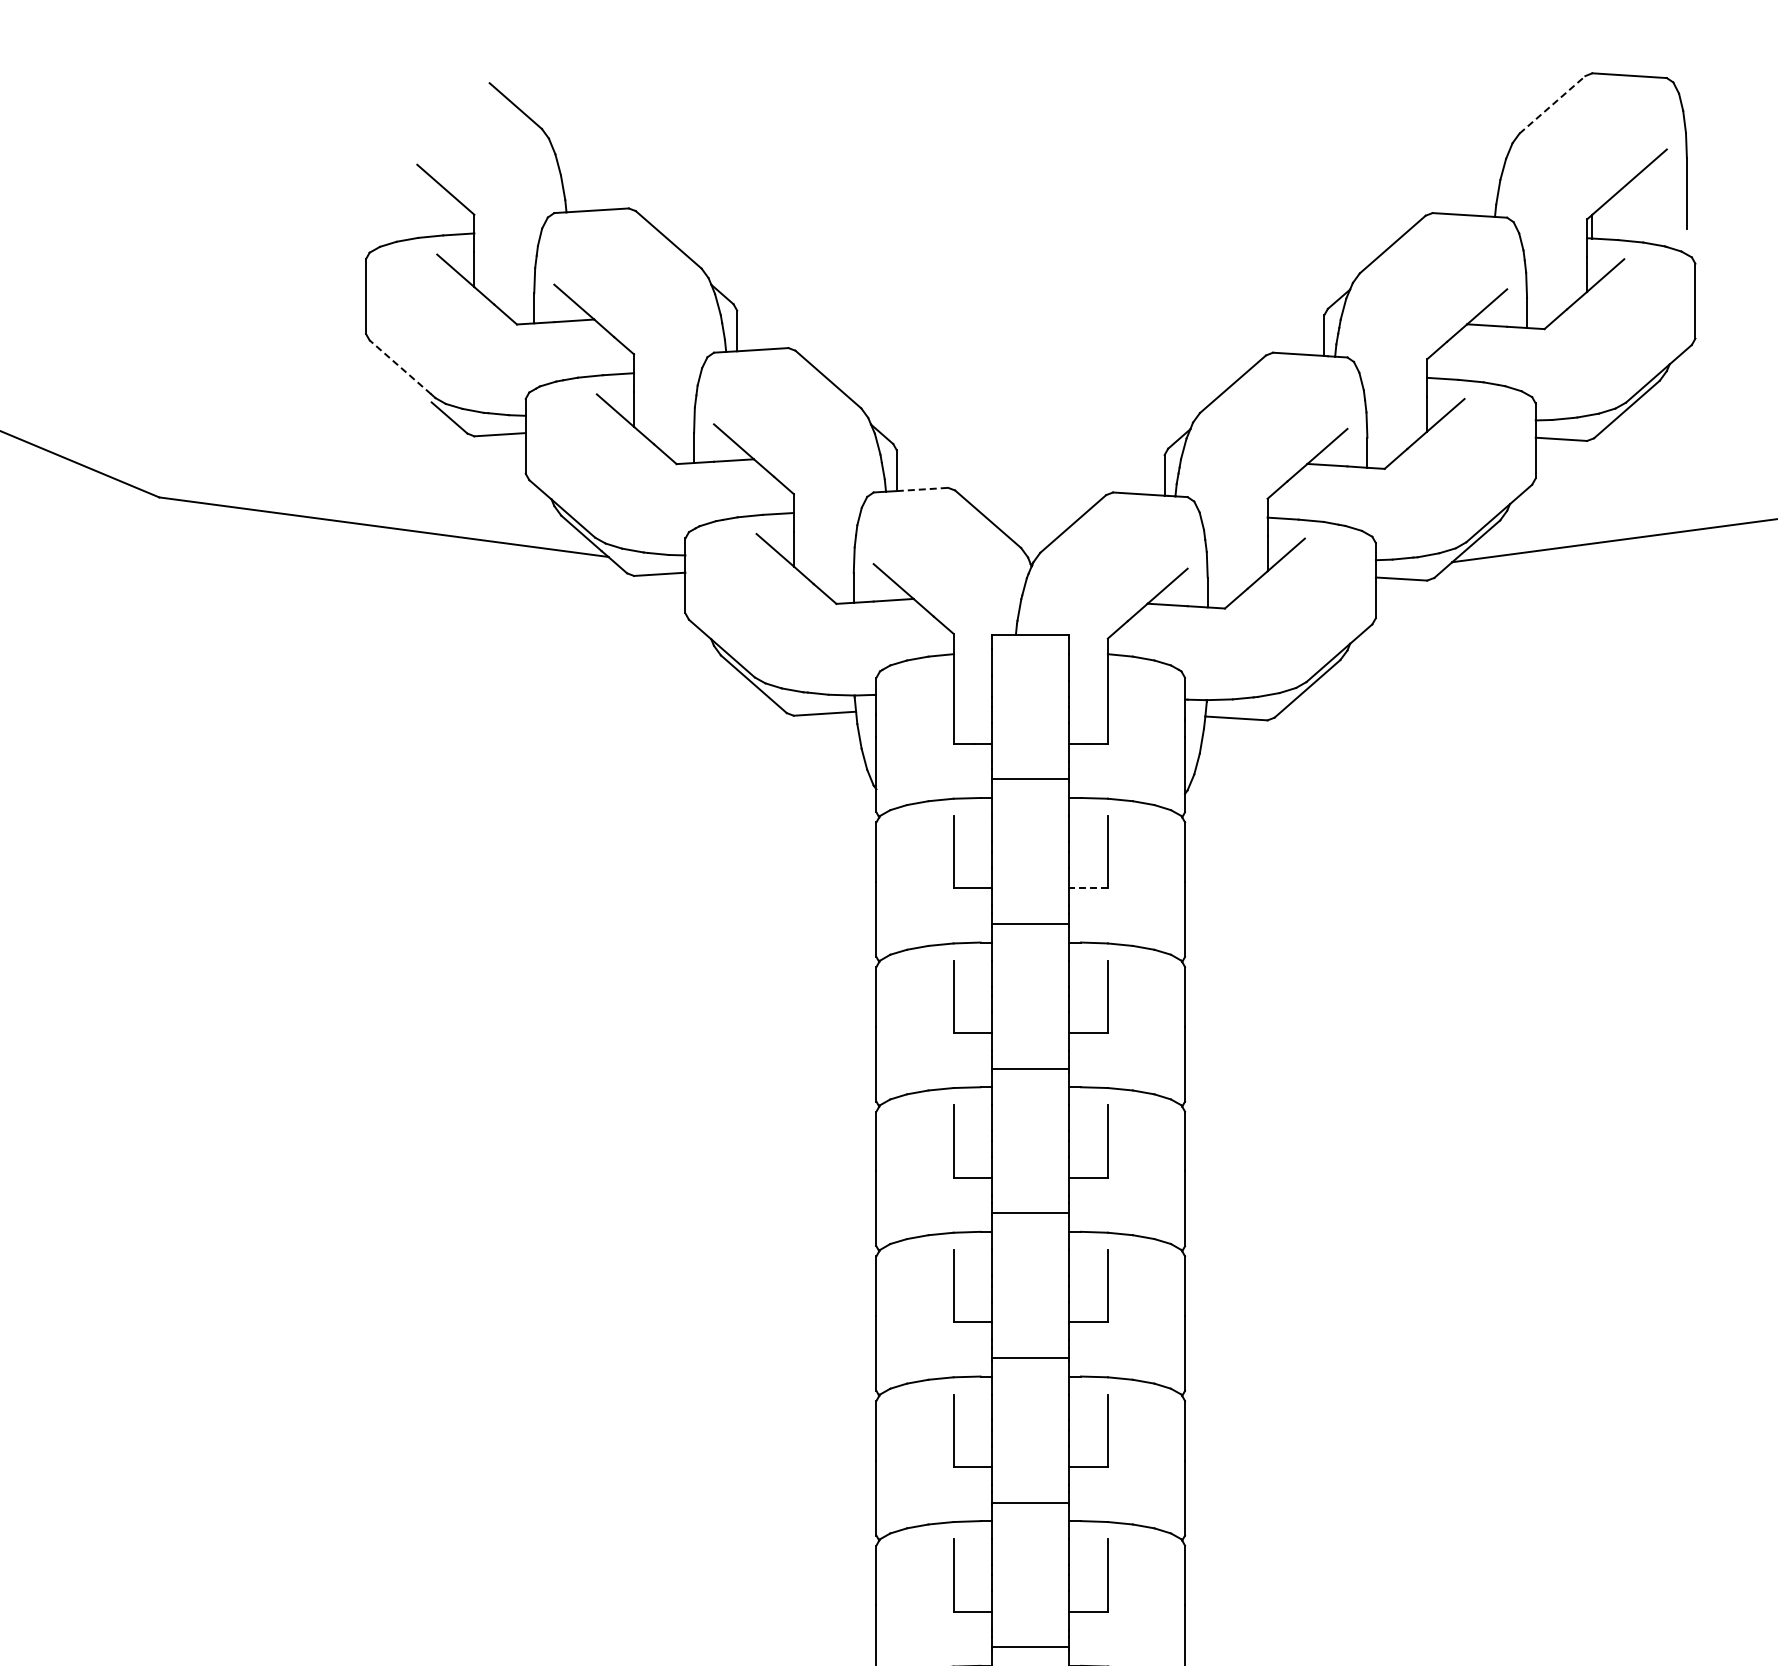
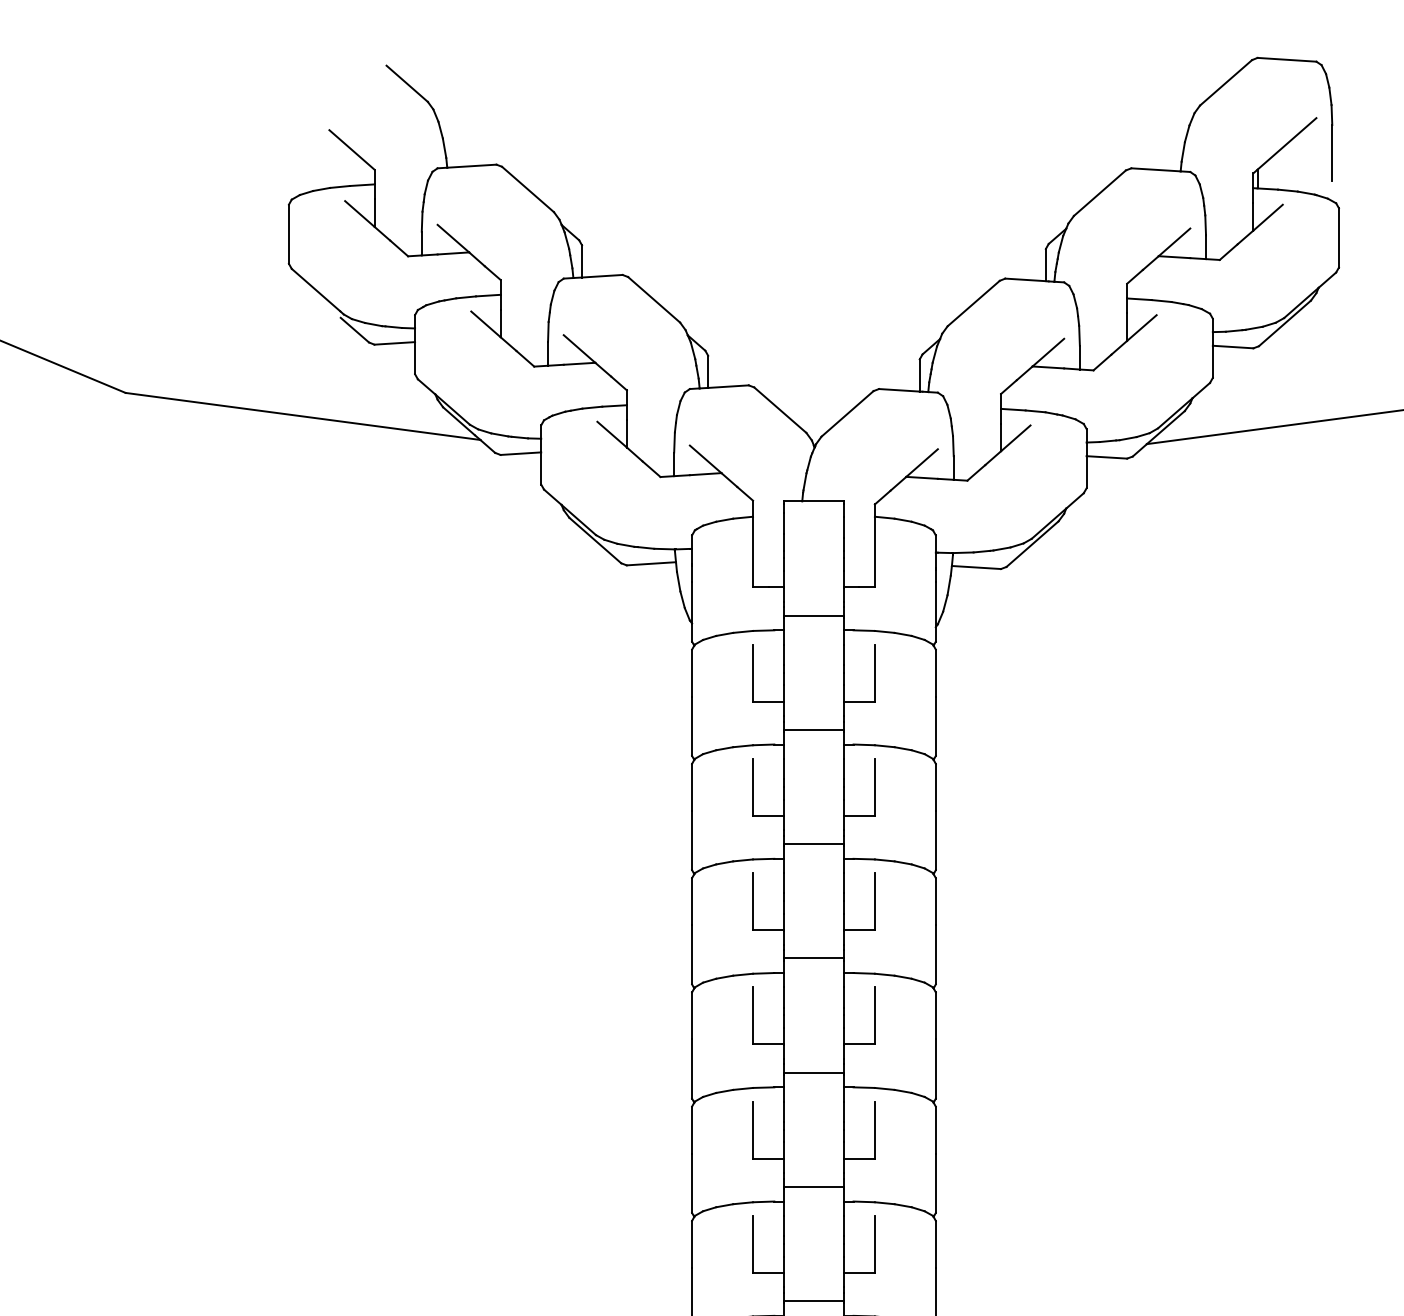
line: (1552, 104) -> (1226, 82), dashed -> solid
line: (400, 367) -> (316, 290), dashed -> solid
line: (922, 489) -> (728, 386), dashed -> solid
line: (1088, 888) -> (859, 701), dashed -> solid

